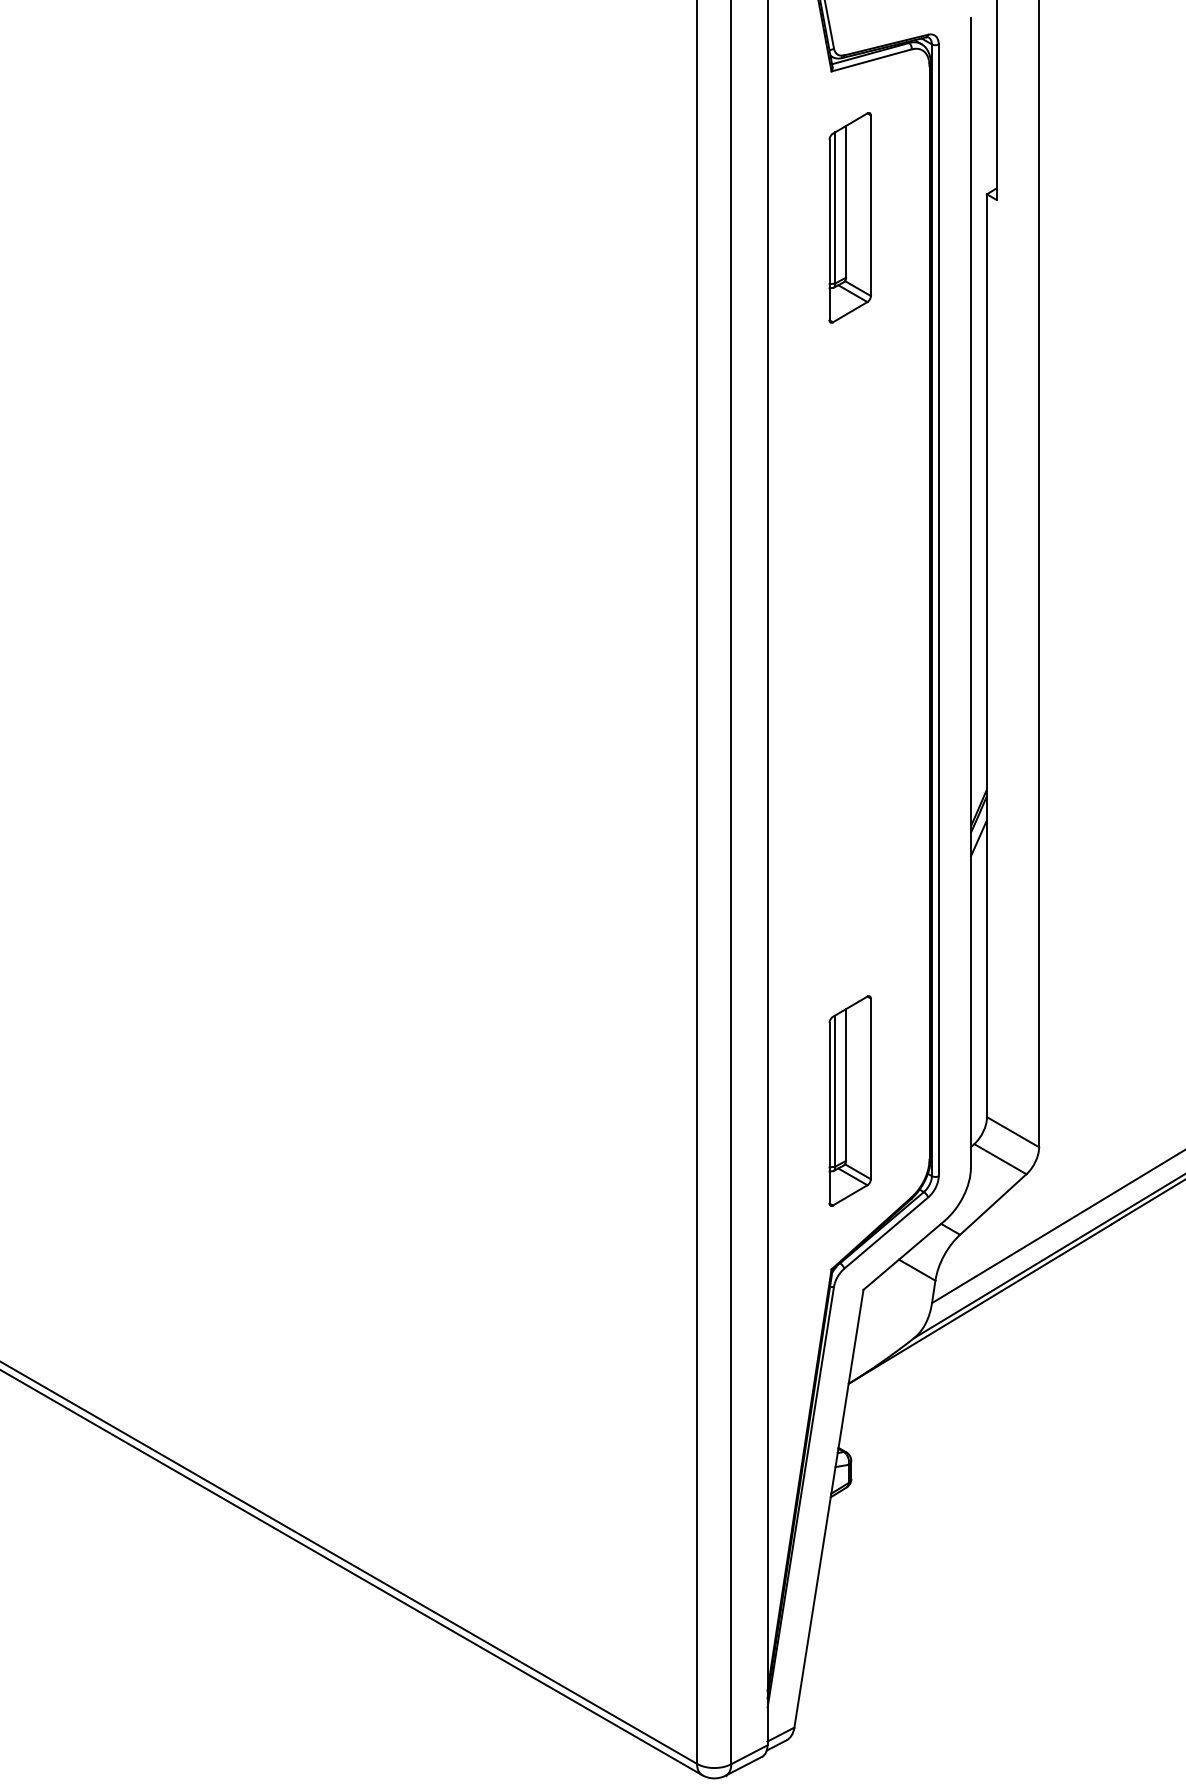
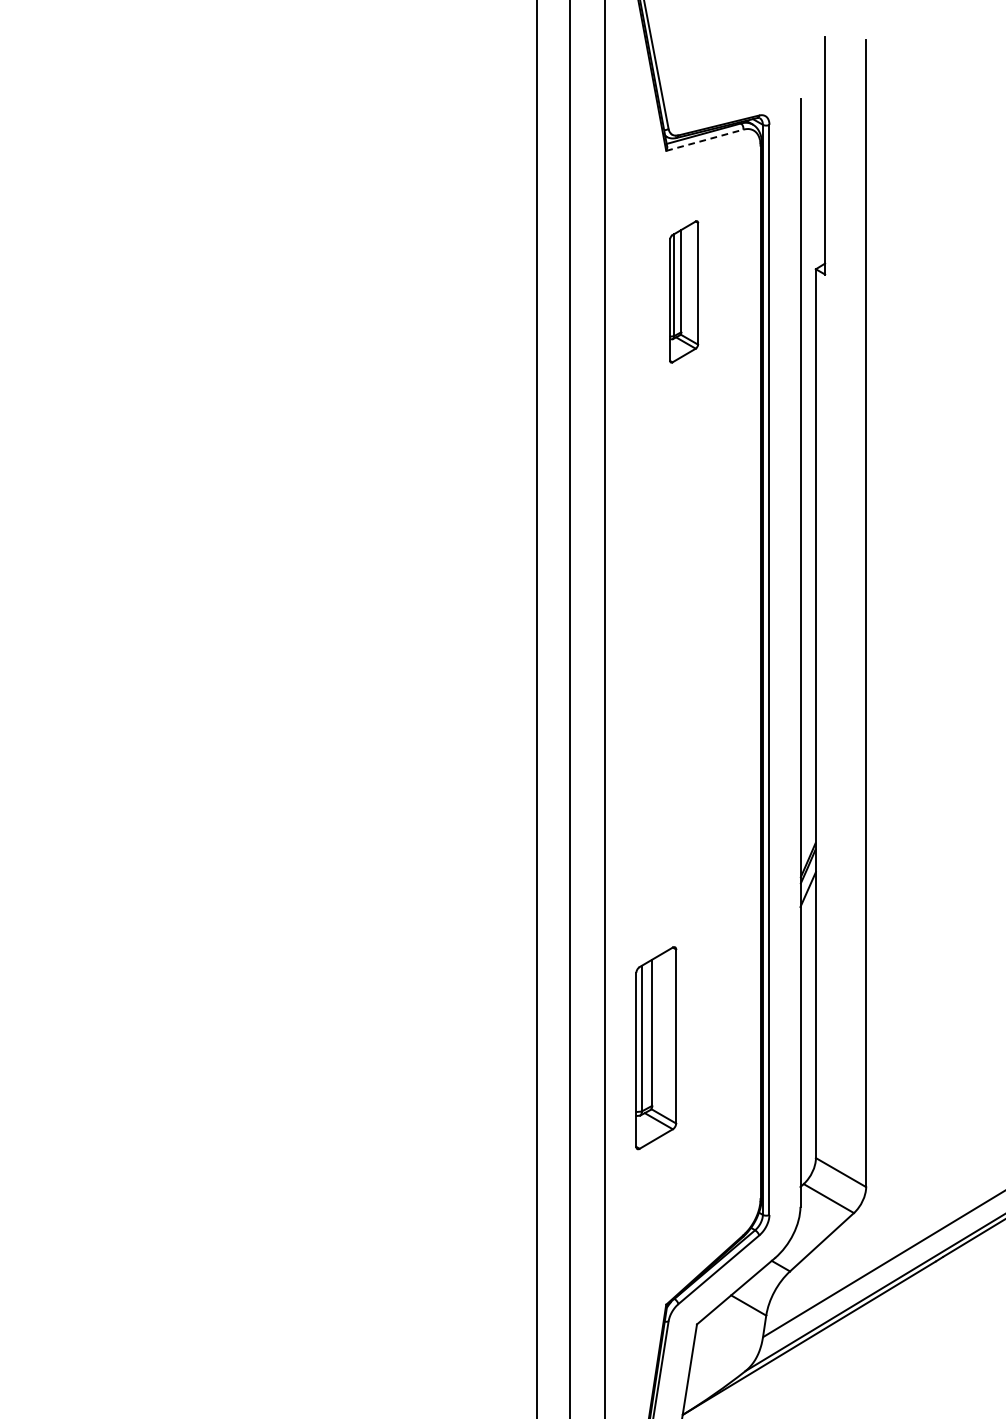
line: (871, 60) -> (704, 140), solid -> dashed
part: (849, 217) -> (683, 291), size x0.7
part: (849, 1100) -> (655, 1047), moved

